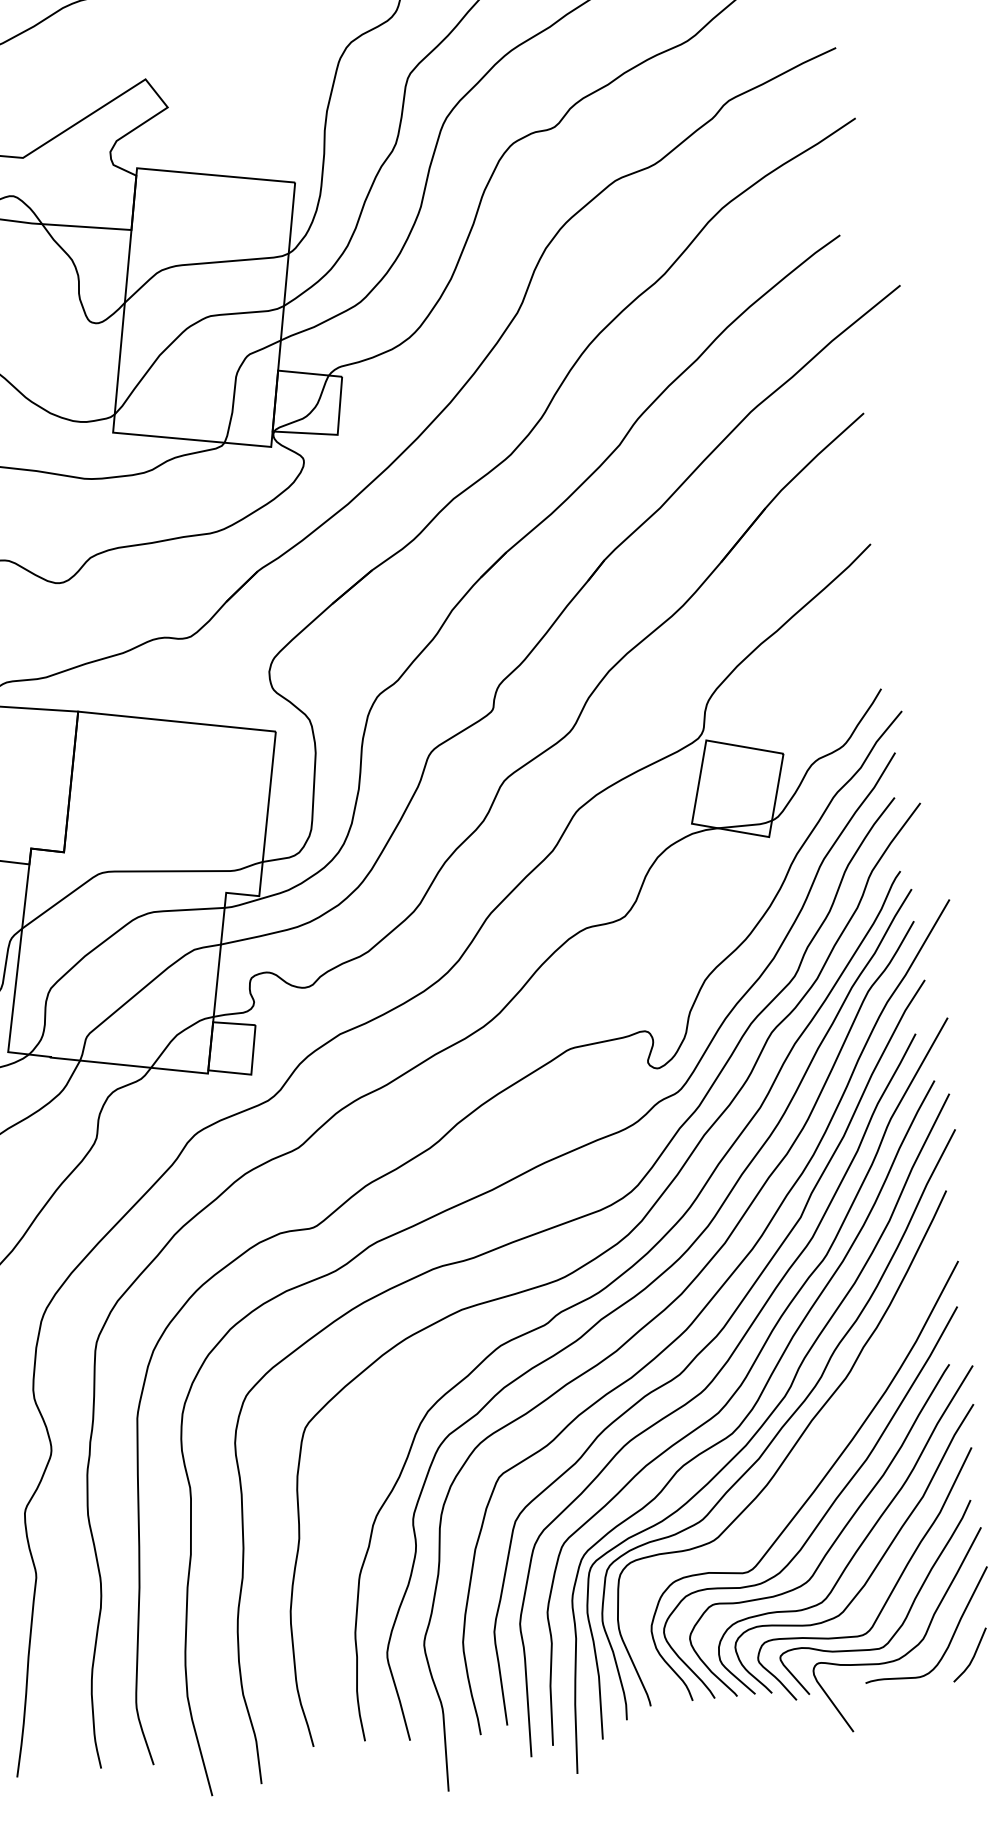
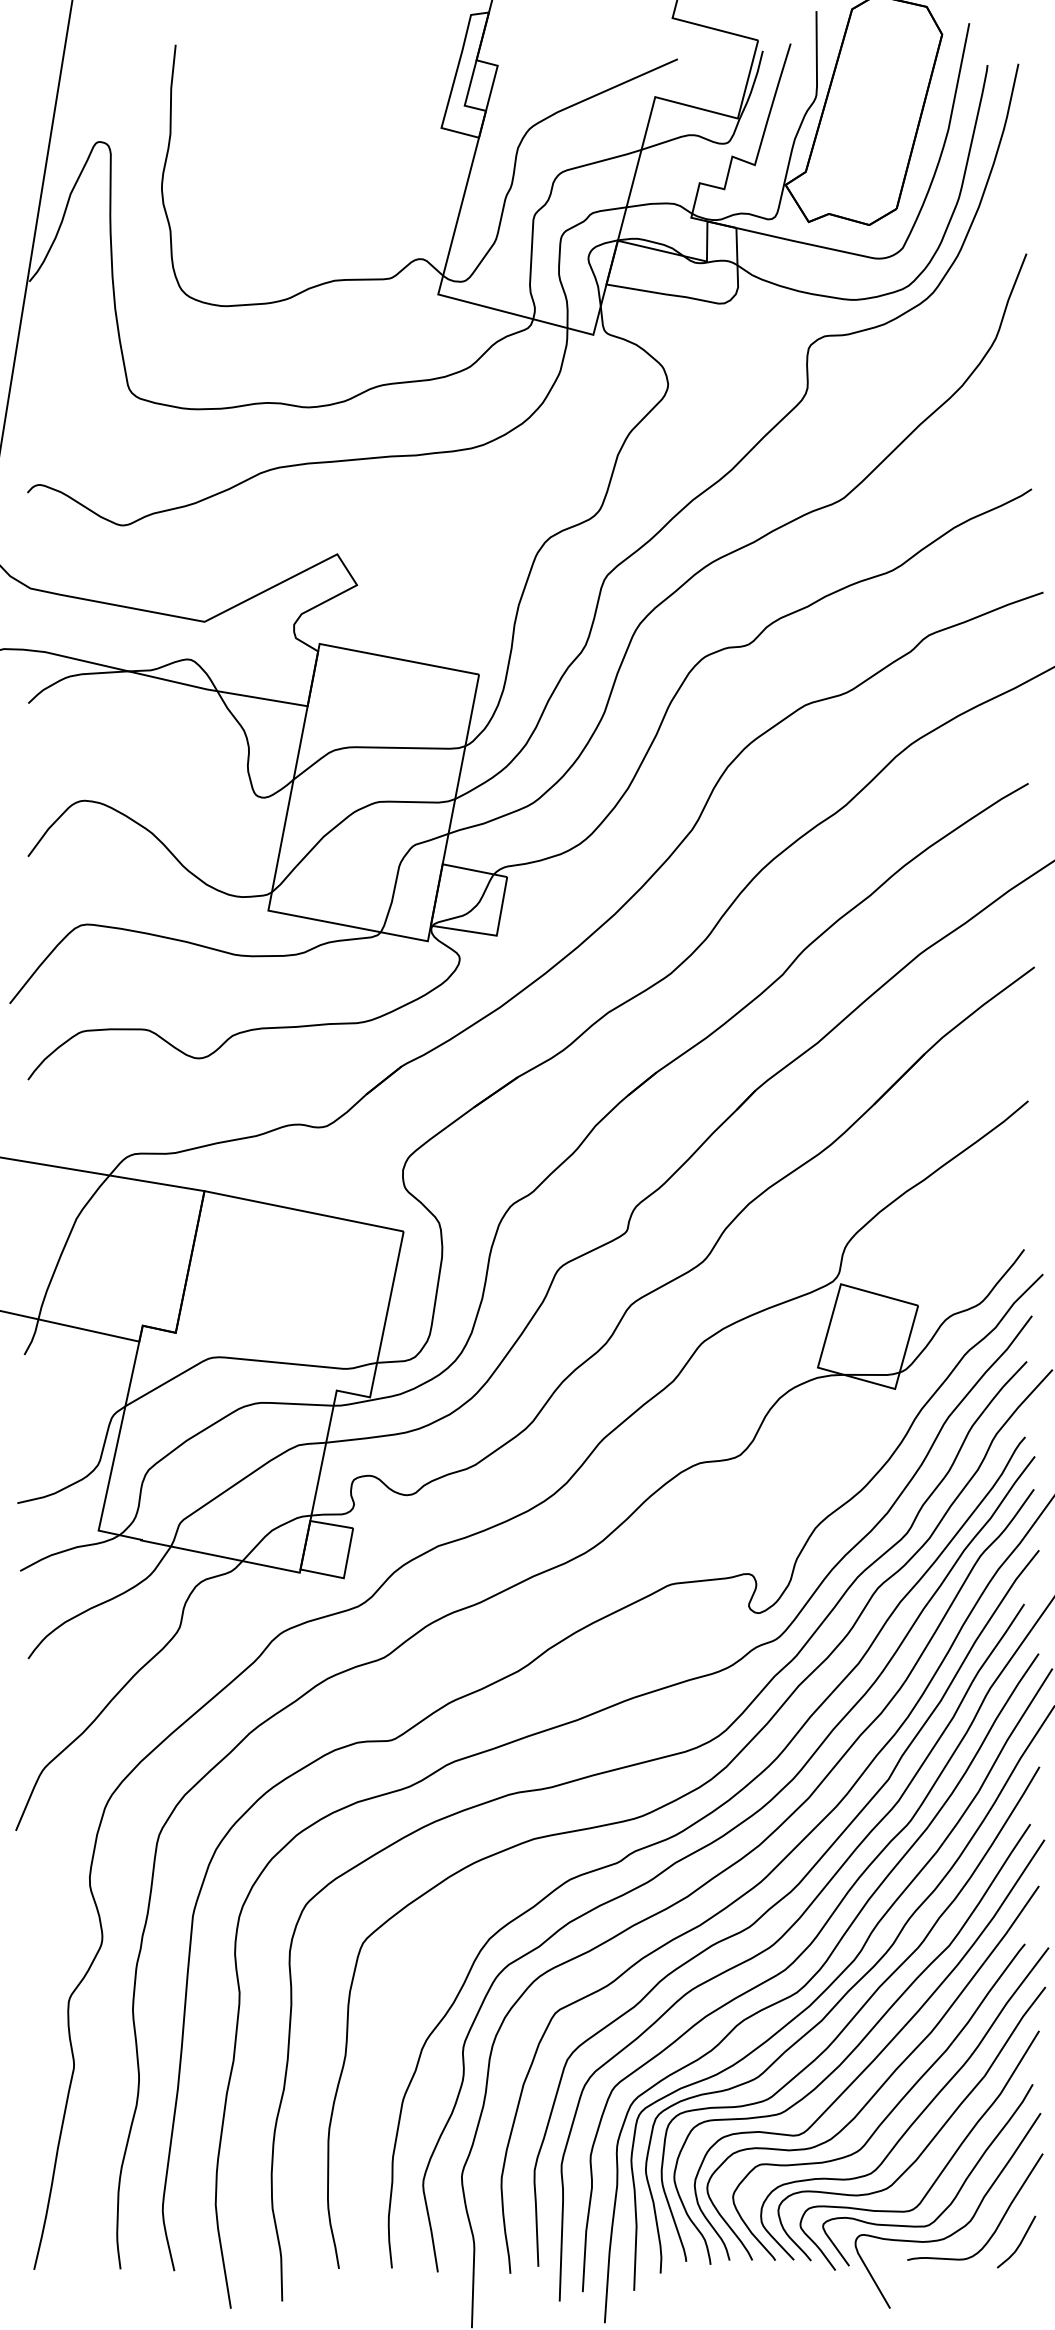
curve: (793, 1481) -> (854, 2047), added

